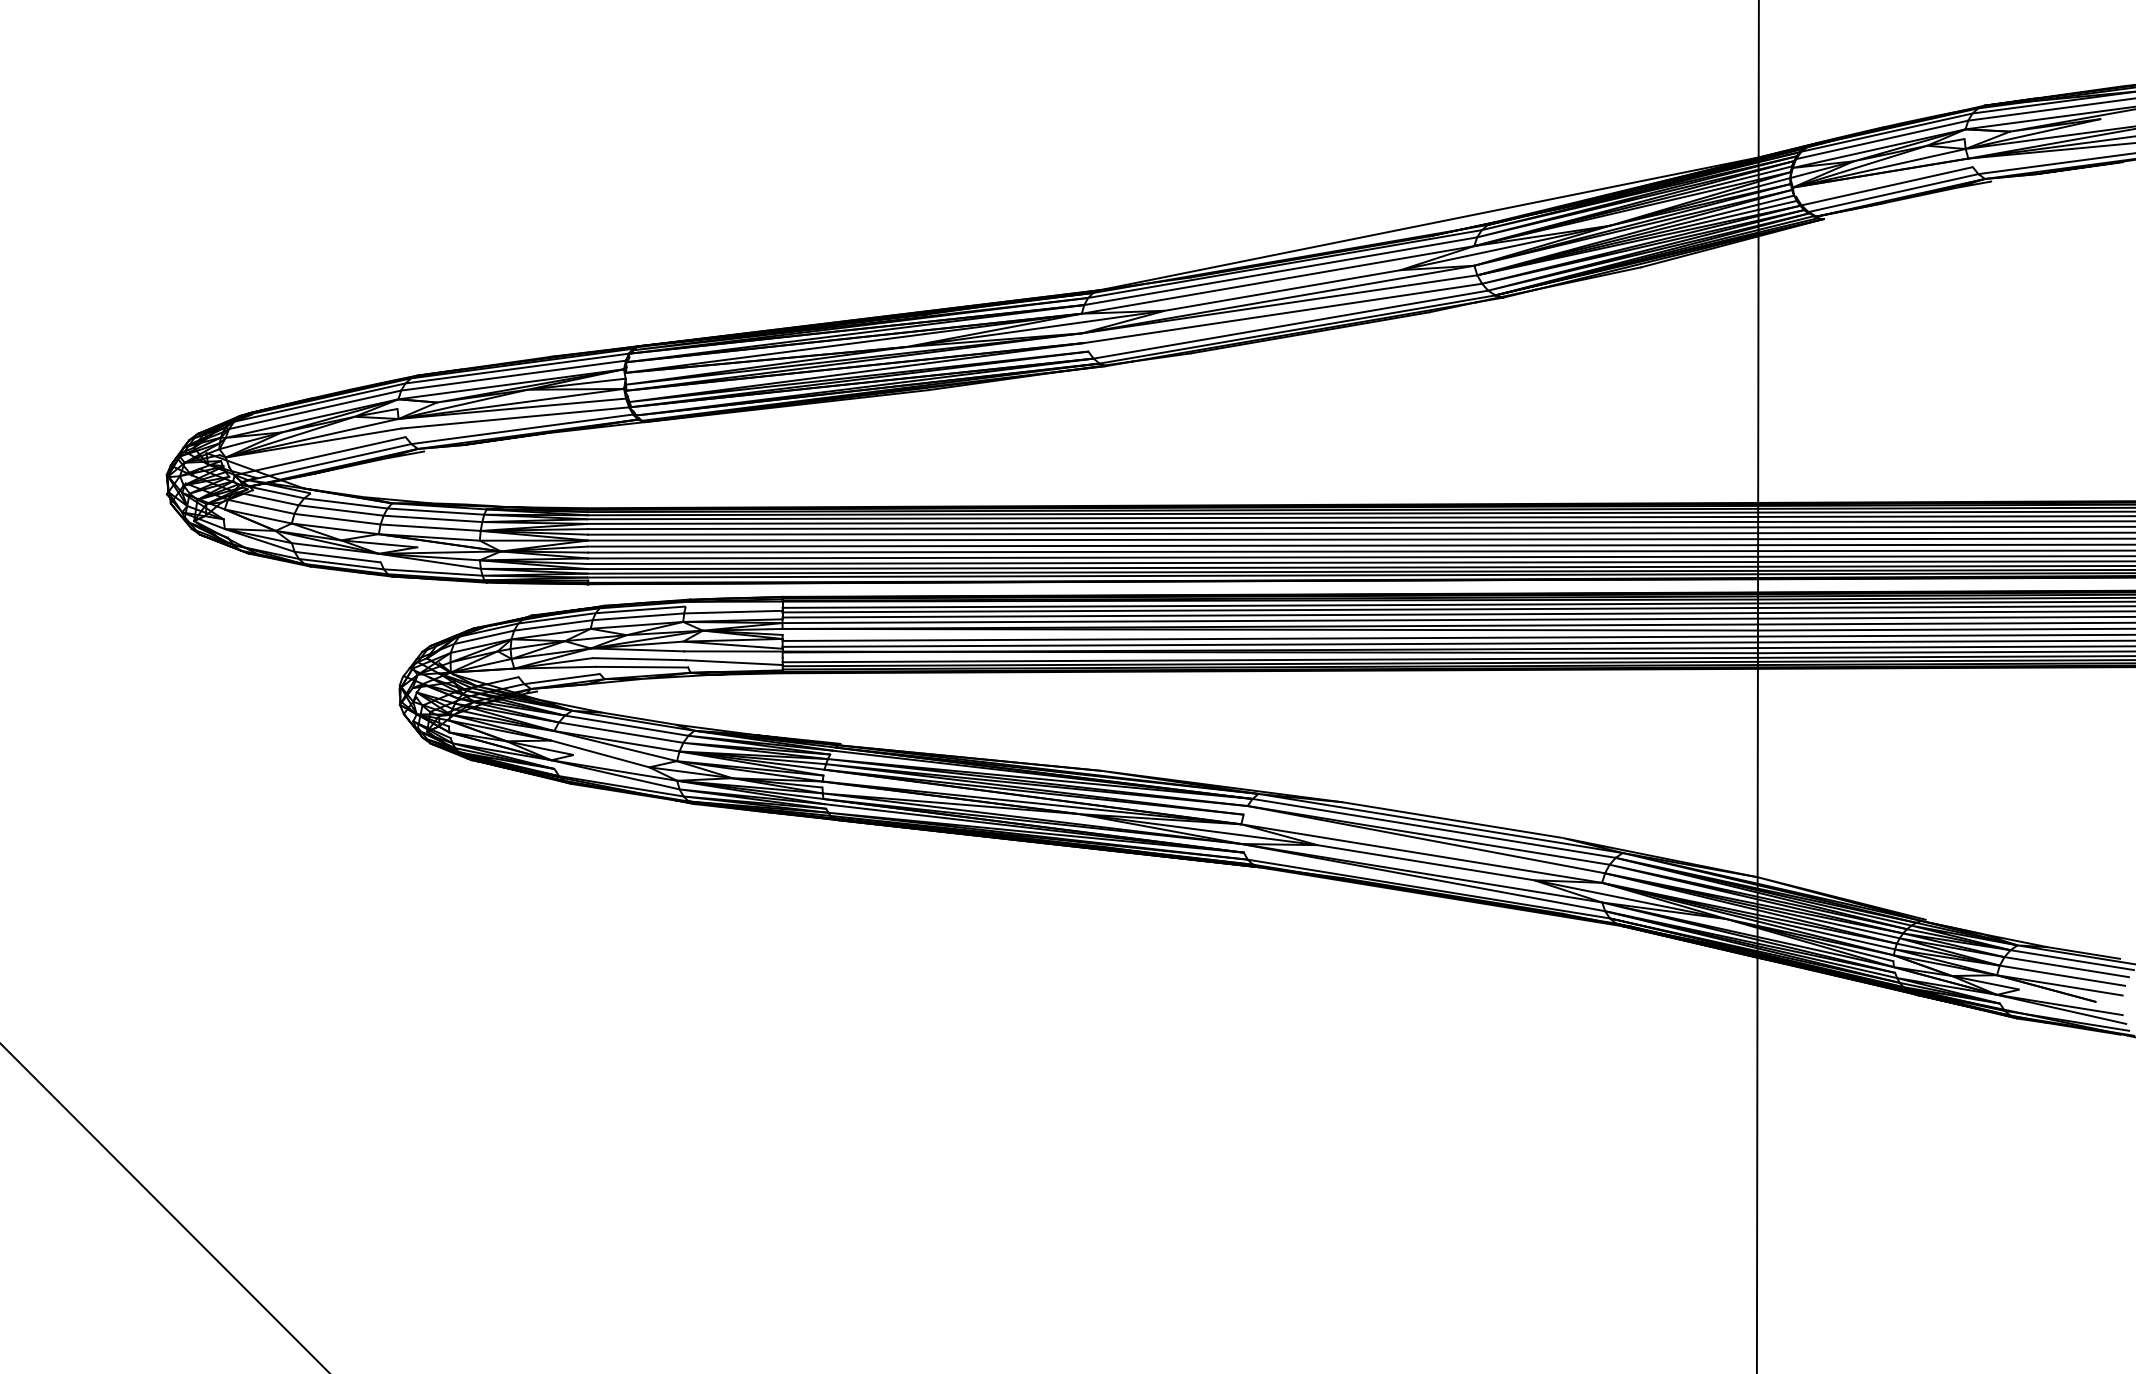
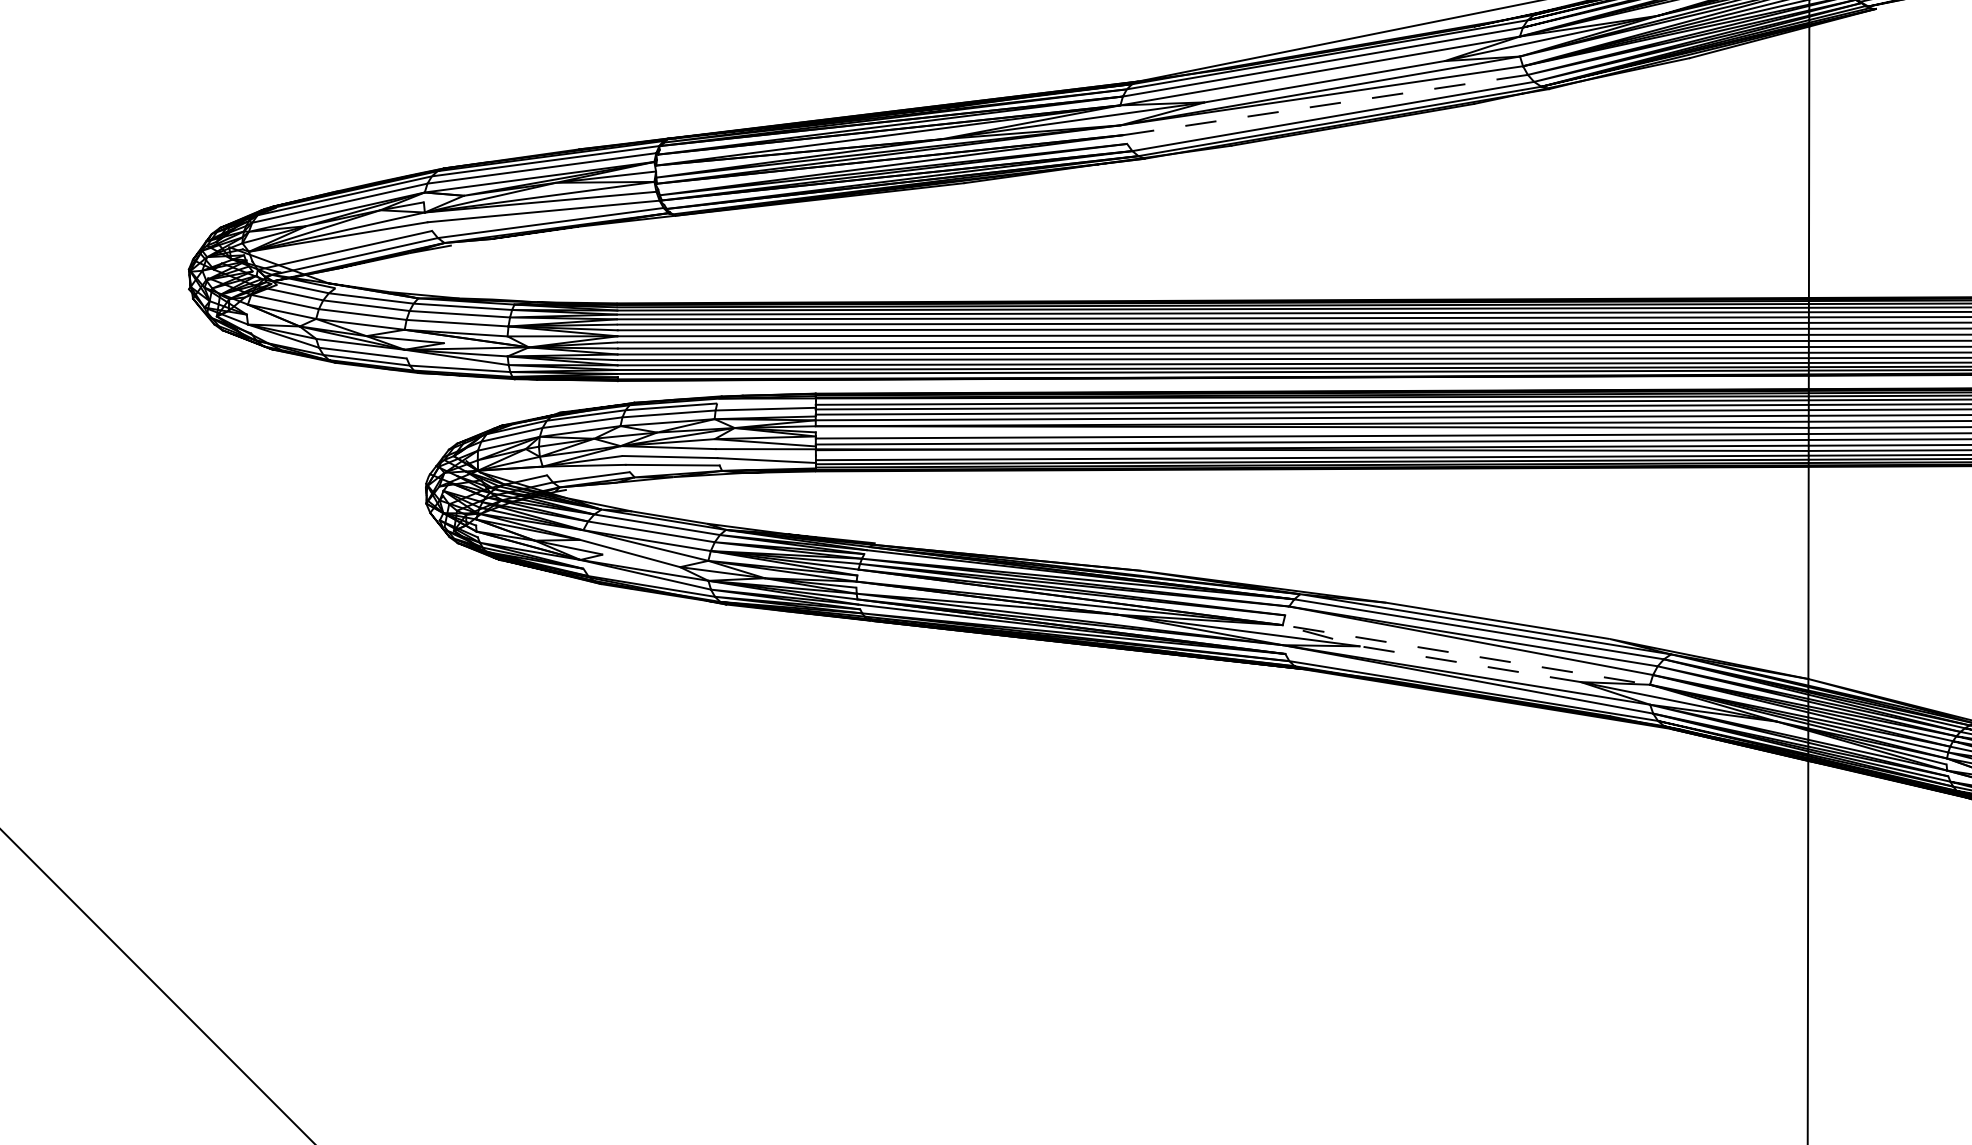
line: (1283, 313) -> (1325, 105), solid -> dashed
line: (1272, 829) -> (1314, 630), solid -> dashed

